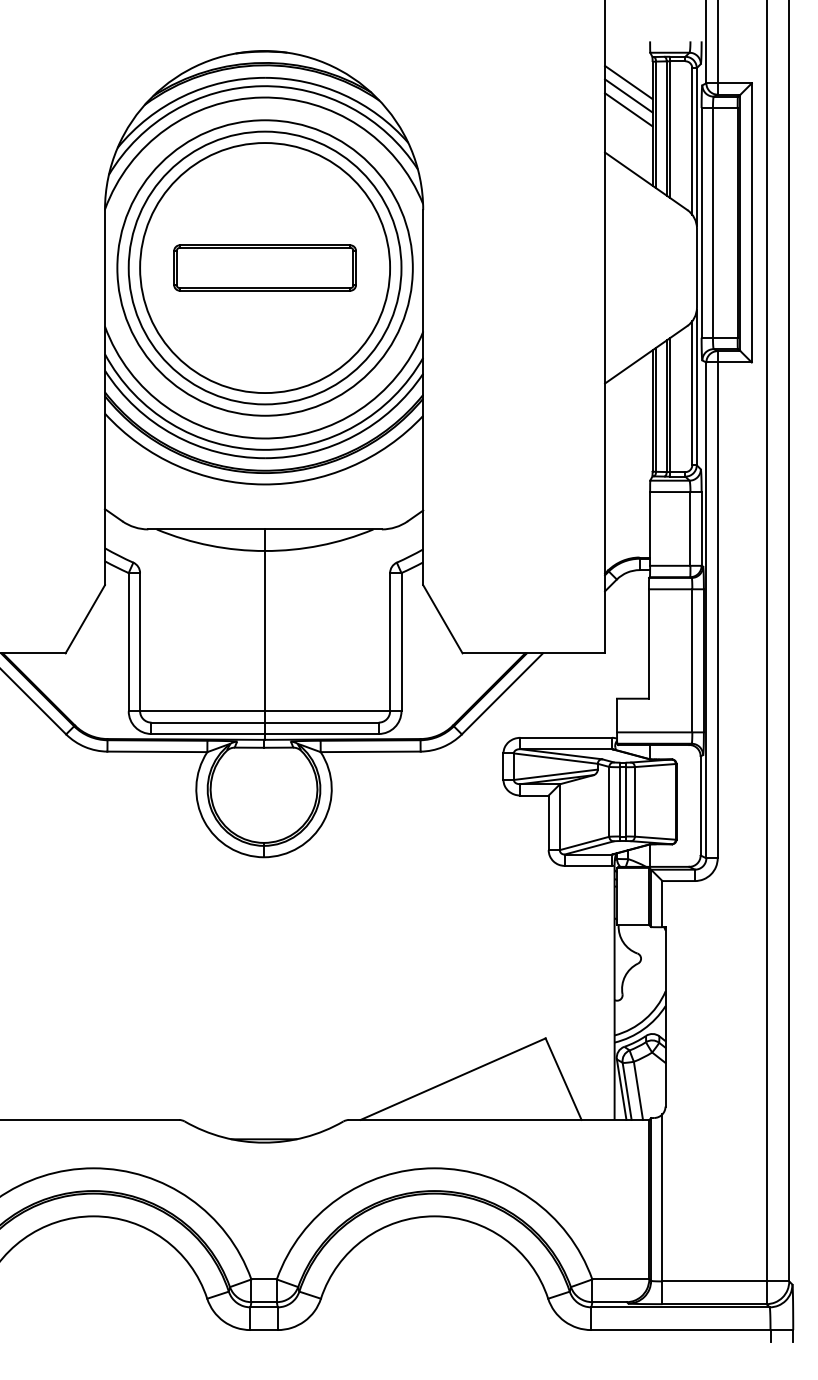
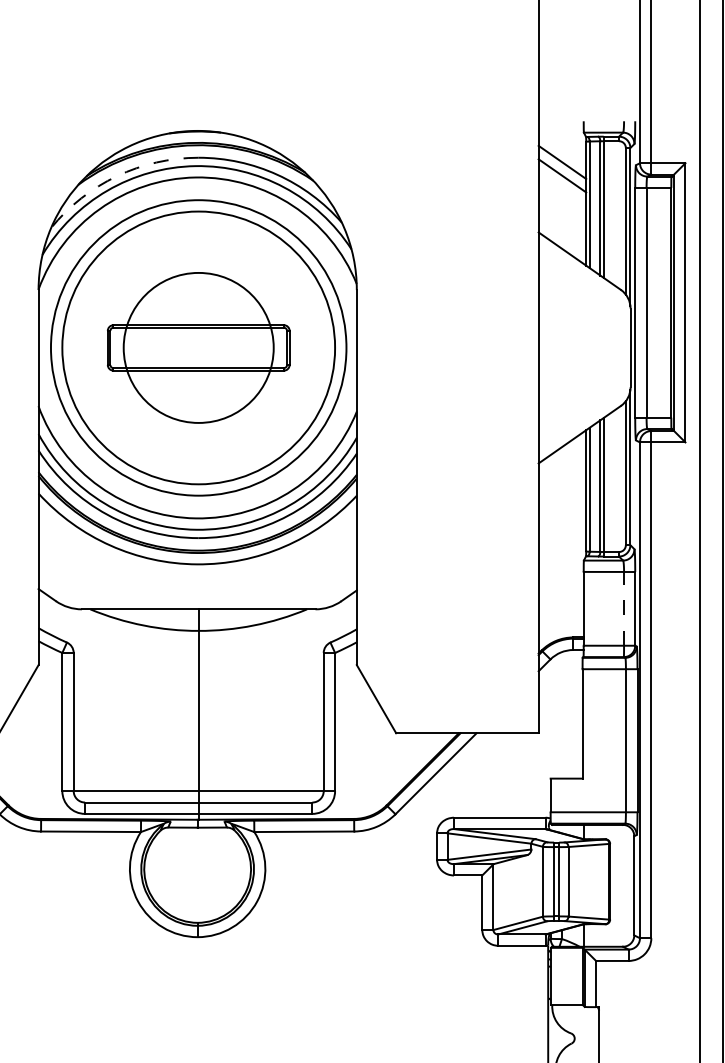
arc: (183, 96) -> (117, 176), solid -> dashed
line: (628, 109) -> (562, 189), removed
circle: (265, 268) -> (199, 348), size x0.6
line: (690, 528) -> (624, 608), solid -> dashed

